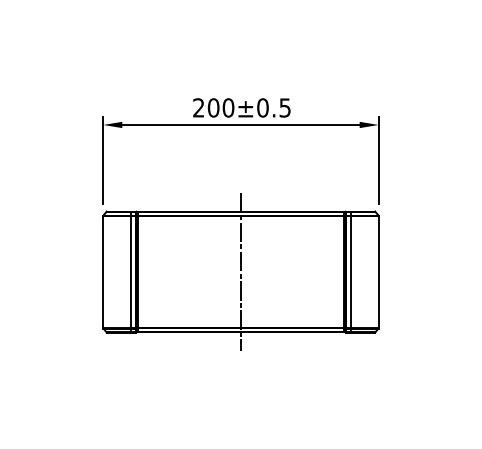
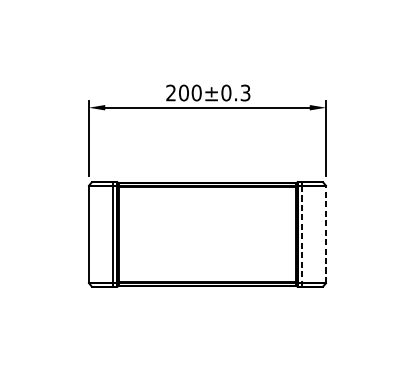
text: (285, 107) -> (245, 92), 200±0.5 -> 200±0.3
line: (240, 271) -> (207, 234), removed
line: (378, 271) -> (325, 234), solid -> dashed
line: (351, 272) -> (302, 234), solid -> dashed

